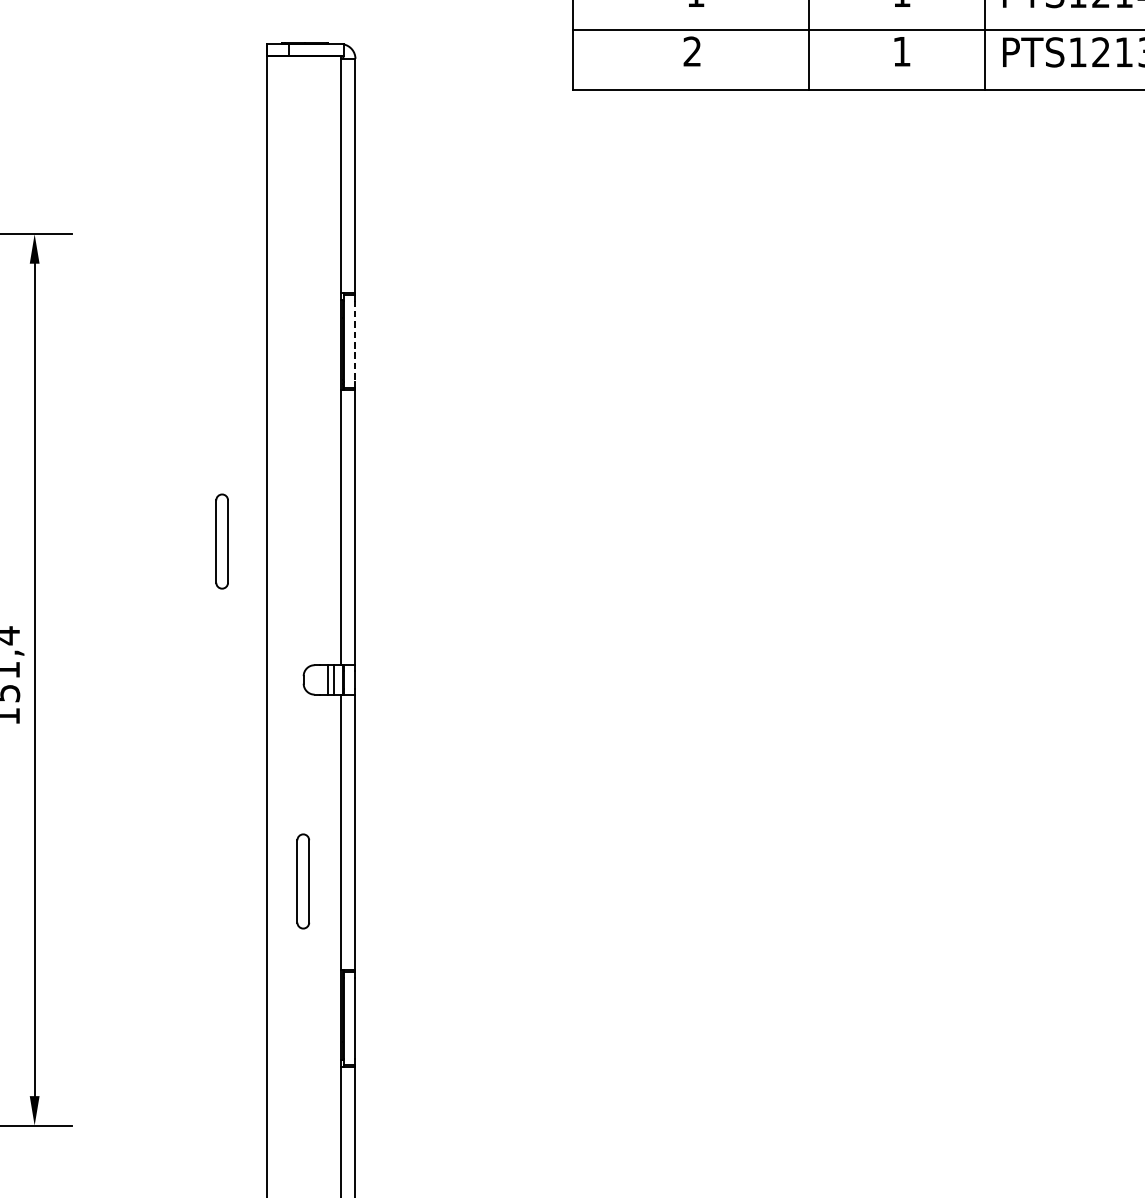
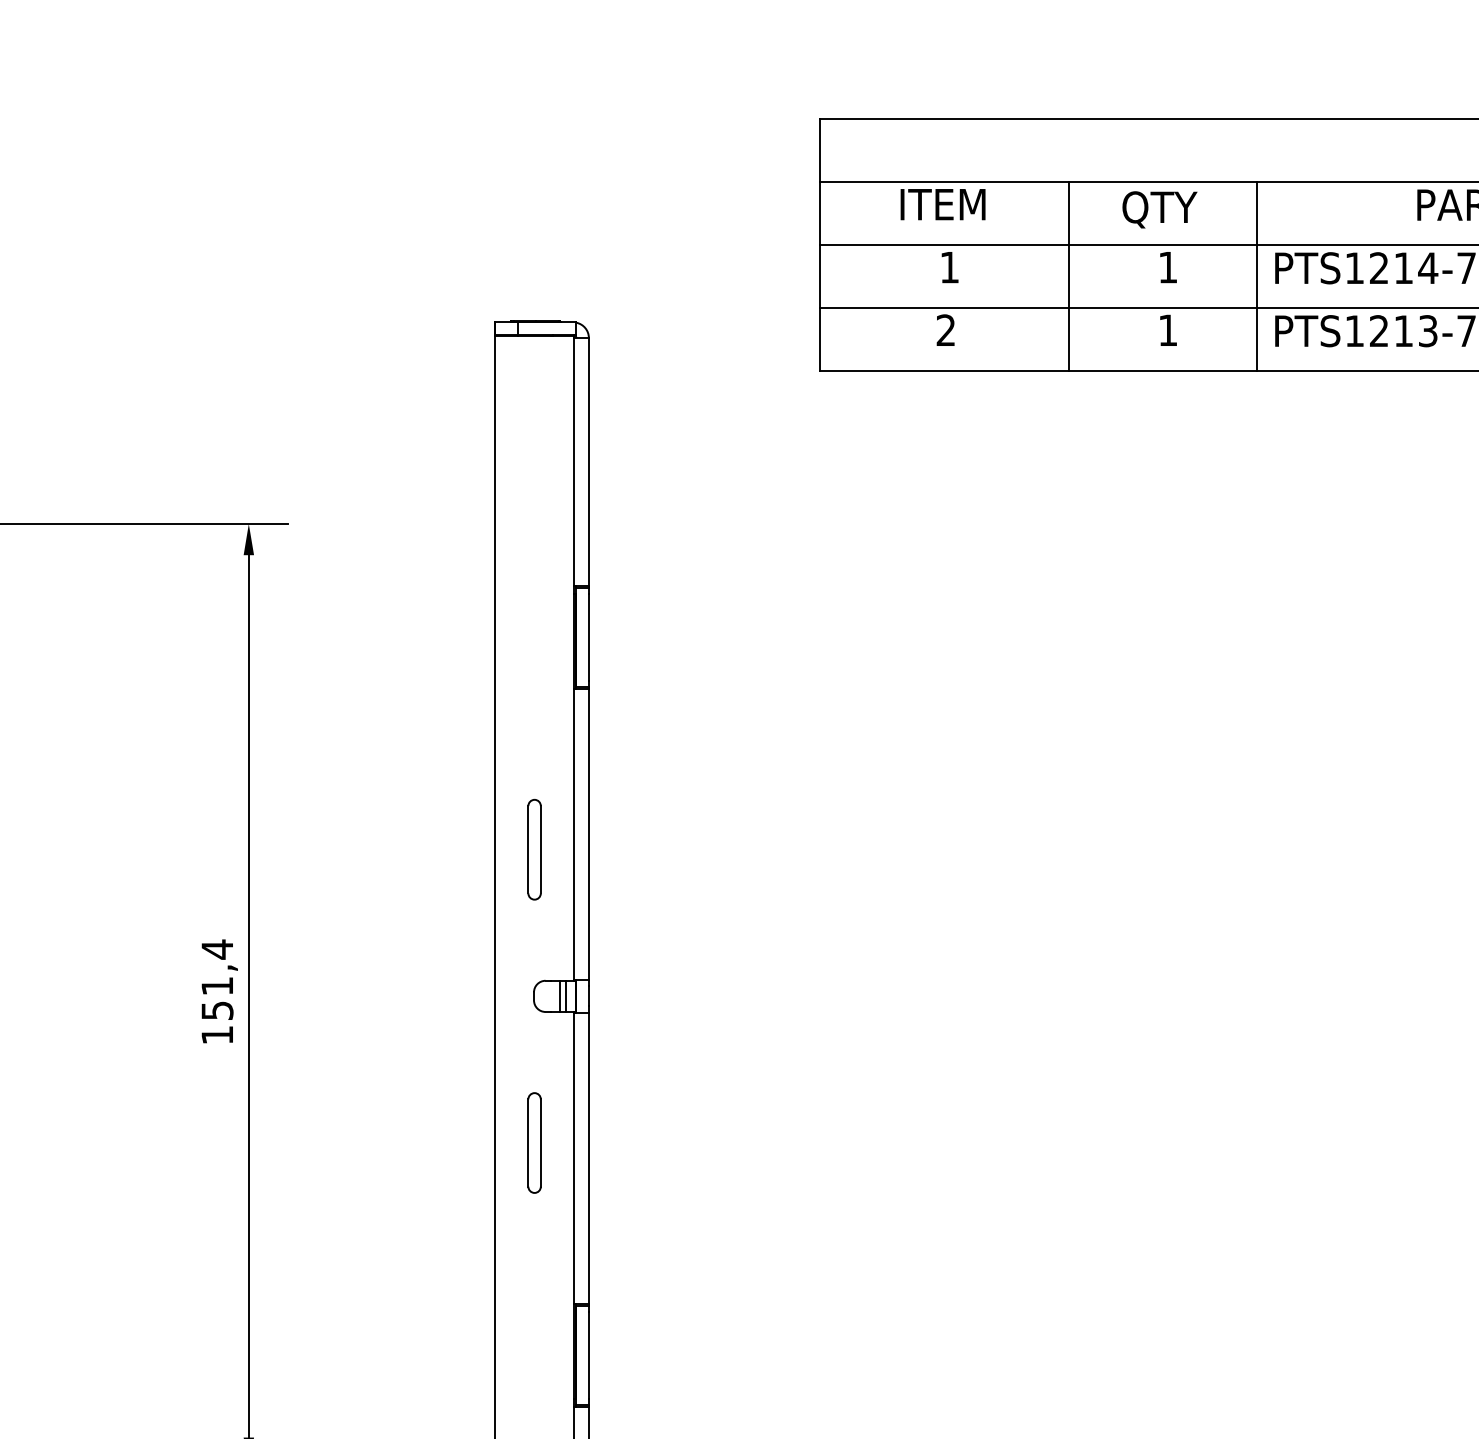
line: (355, 342) -> (588, 638), dashed -> solid
part: (222, 541) -> (534, 849), moved
part: (303, 880) -> (534, 1142), moved

